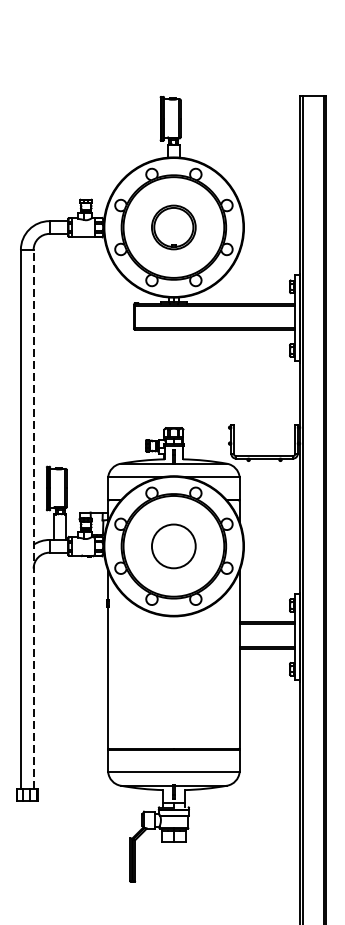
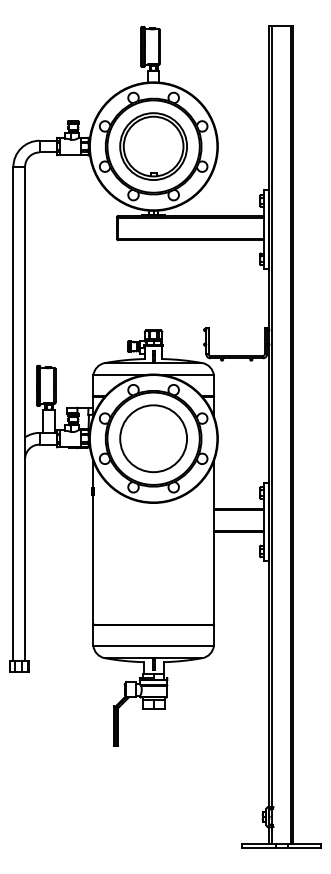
part: (173, 227) -> (153, 146), size x1.67
line: (34, 518) -> (25, 413), dashed -> solid
circle: (173, 546) -> (153, 438), size x1.67

